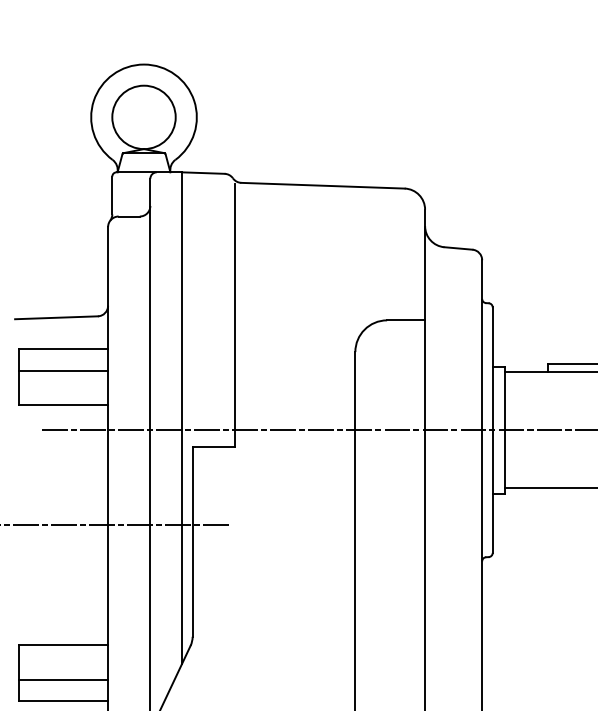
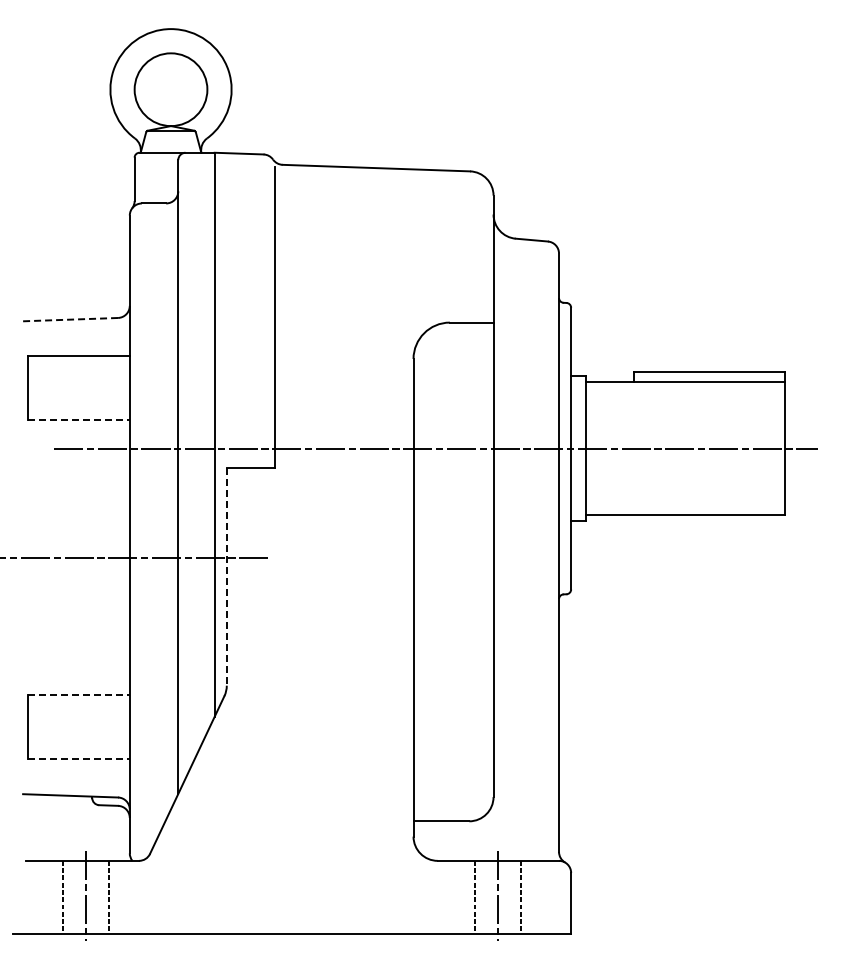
line: (56, 317) -> (70, 319), solid -> dashed
line: (63, 370) -> (78, 380), removed
line: (63, 405) -> (78, 420), solid -> dashed
line: (192, 541) -> (226, 576), solid -> dashed
line: (63, 645) -> (78, 695), solid -> dashed
line: (63, 679) -> (78, 734), removed
line: (63, 701) -> (78, 759), solid -> dashed

